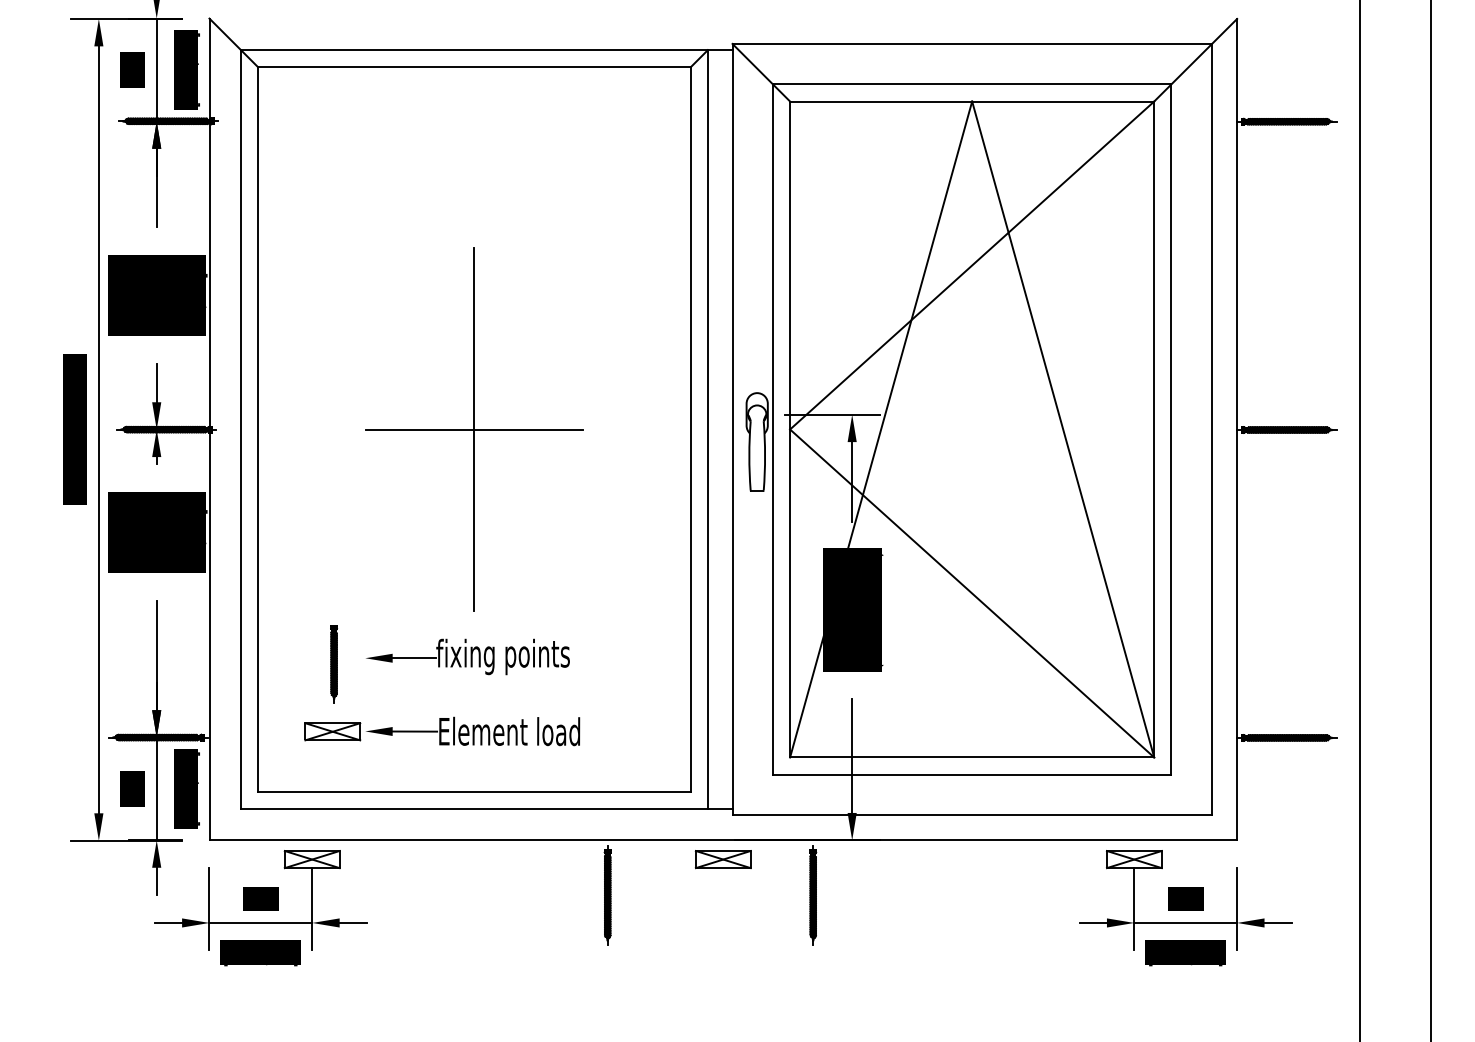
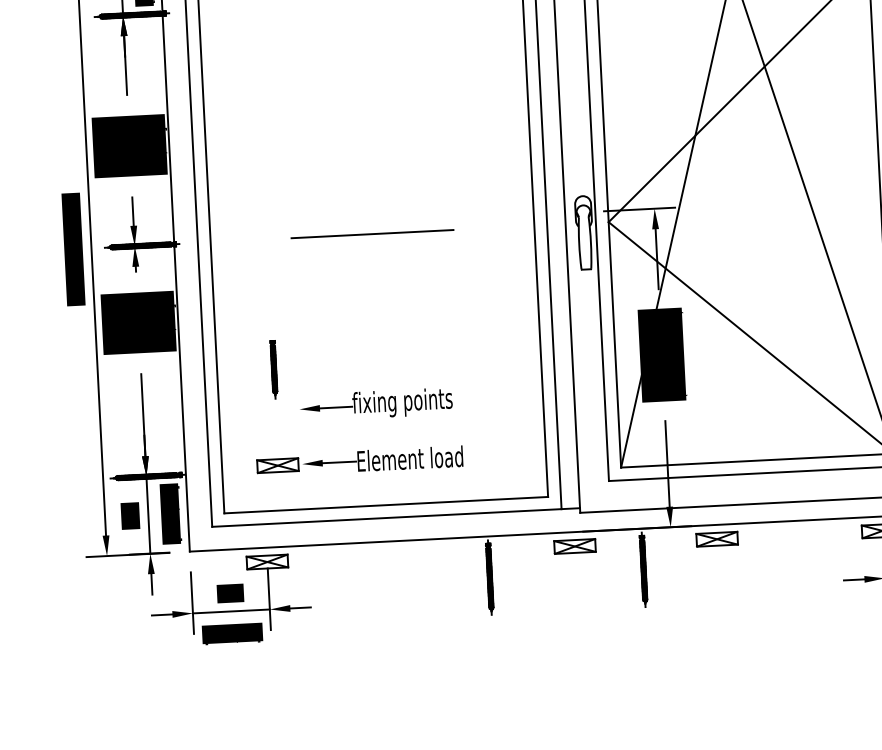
line: (474, 429) -> (372, 234), removed
part: (333, 664) -> (273, 369), moved
part: (912, 859) -> (716, 539), added

